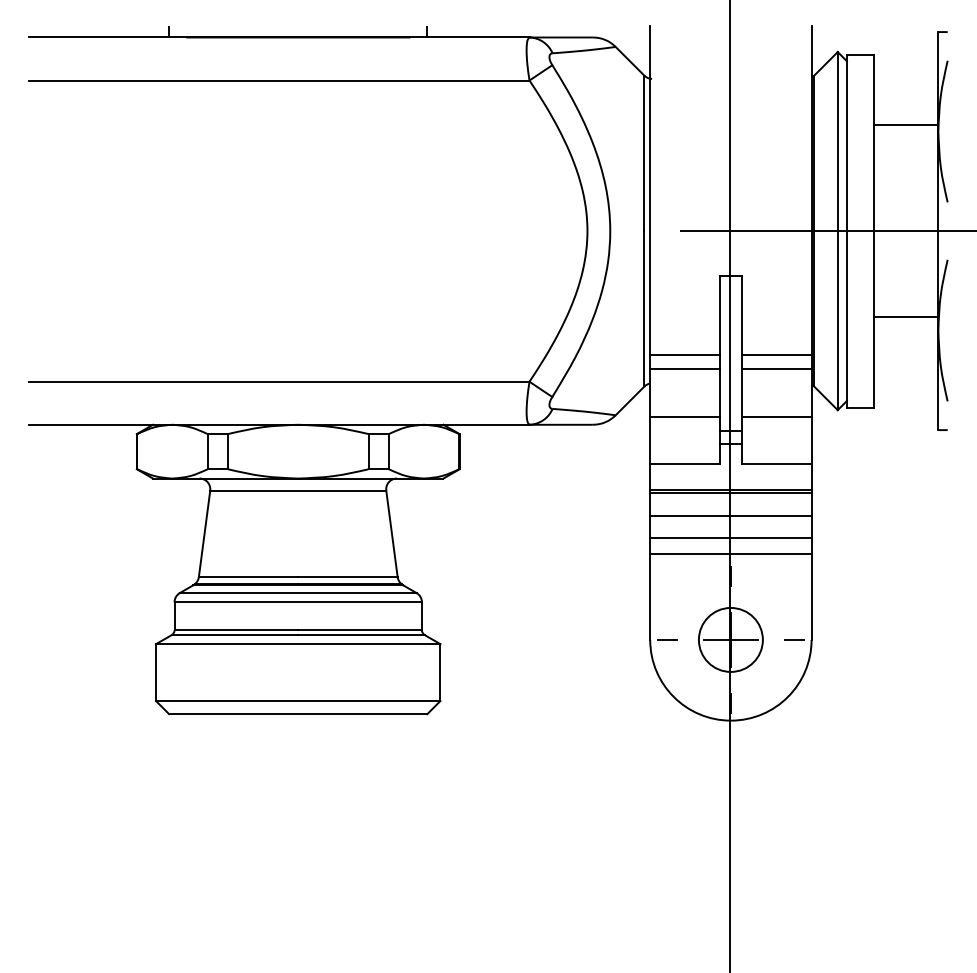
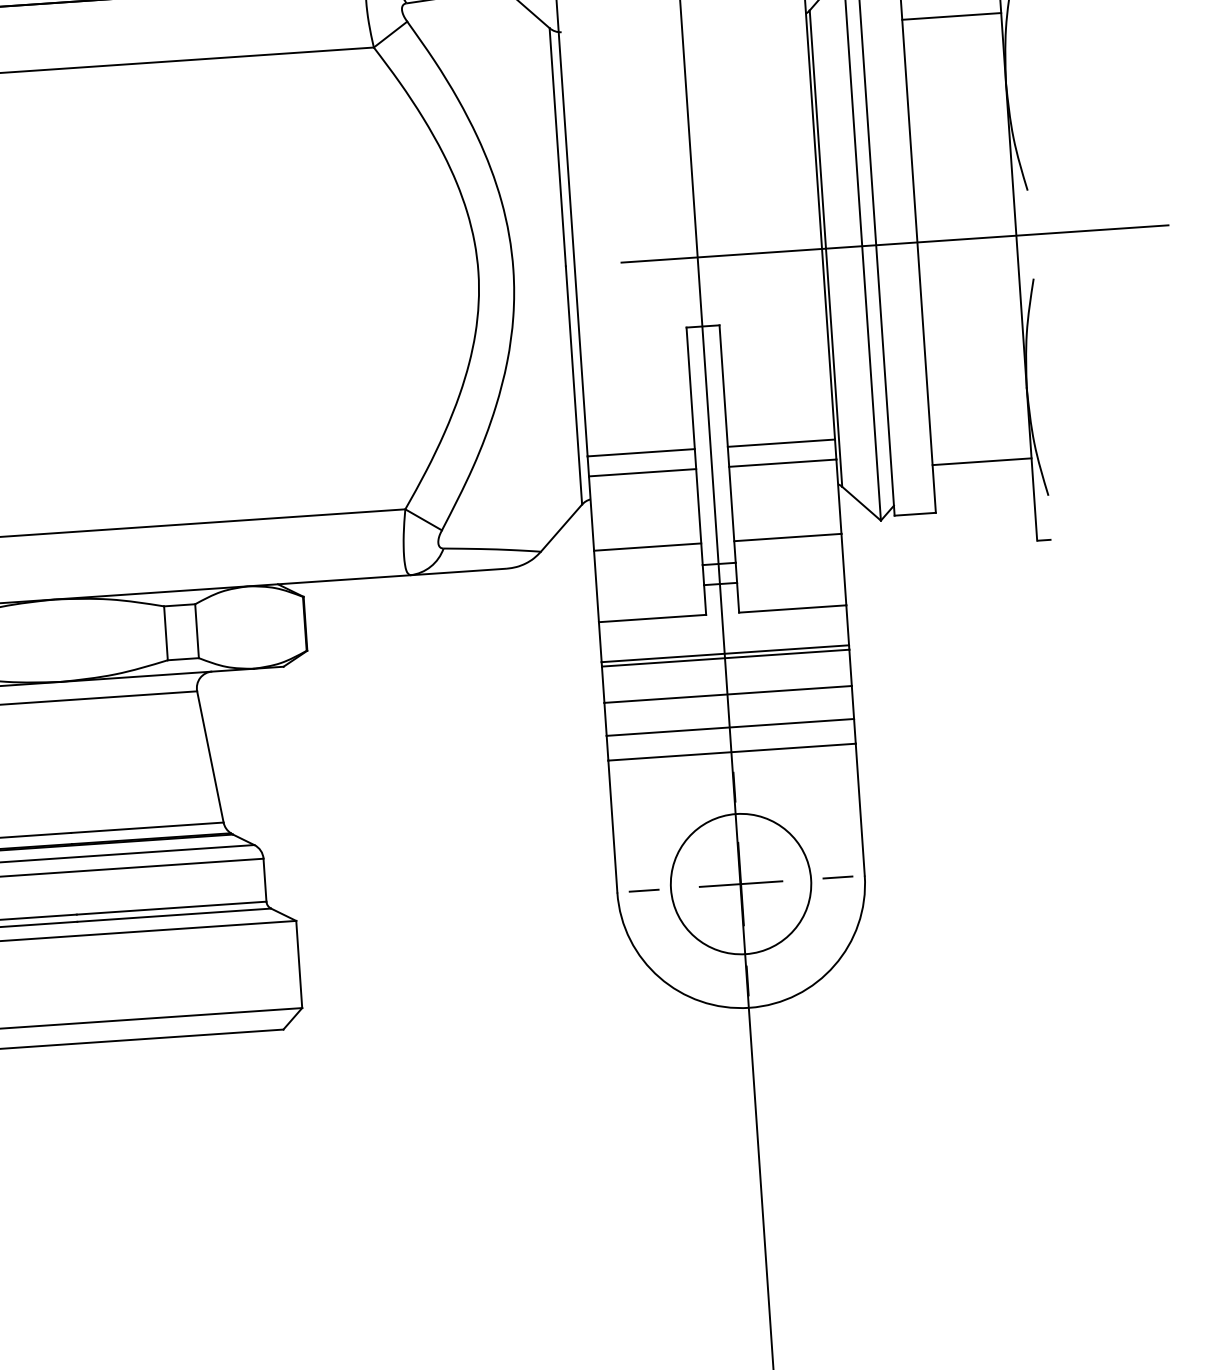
line: (905, 124) -> (950, 15), moved
line: (905, 317) -> (981, 461), moved
circle: (730, 639) -> (740, 883), size x1.43

